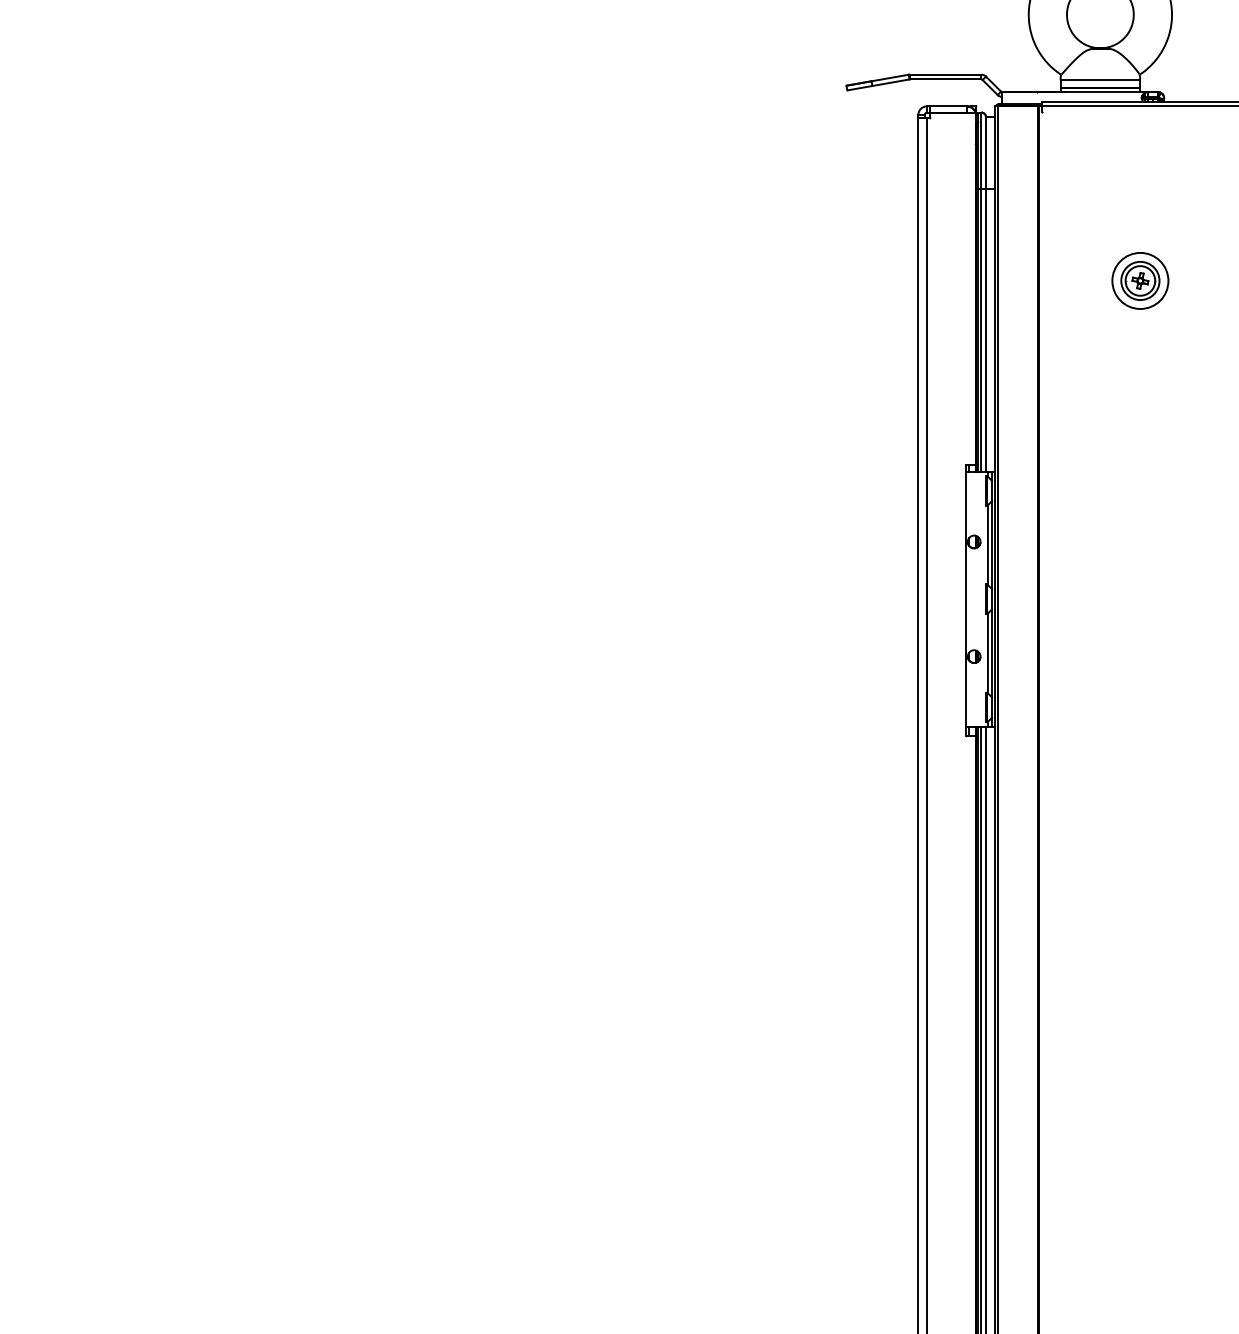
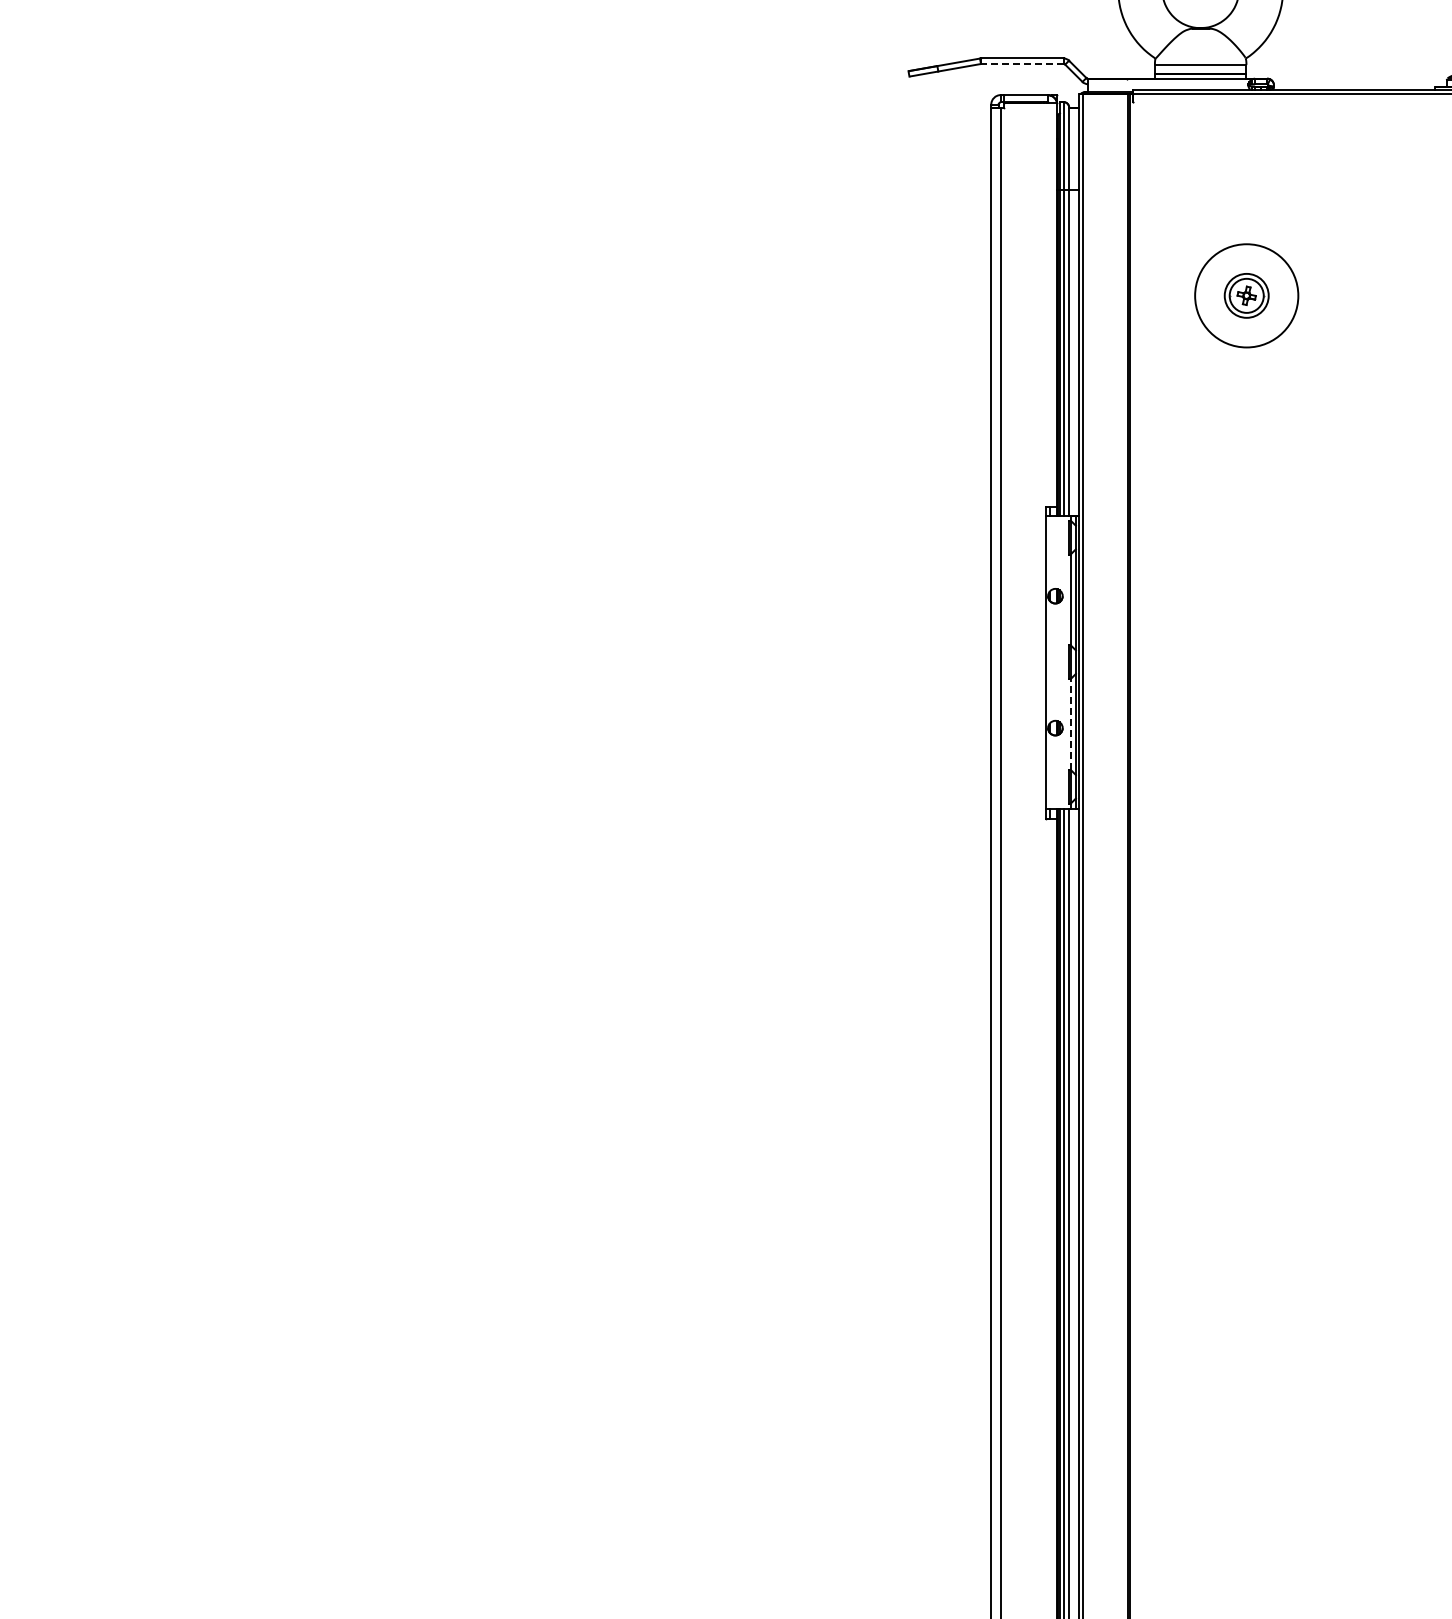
line: (945, 79) -> (1022, 63), solid -> dashed
circle: (1140, 280) -> (1246, 295), size x1.6
line: (988, 653) -> (1071, 724), solid -> dashed

